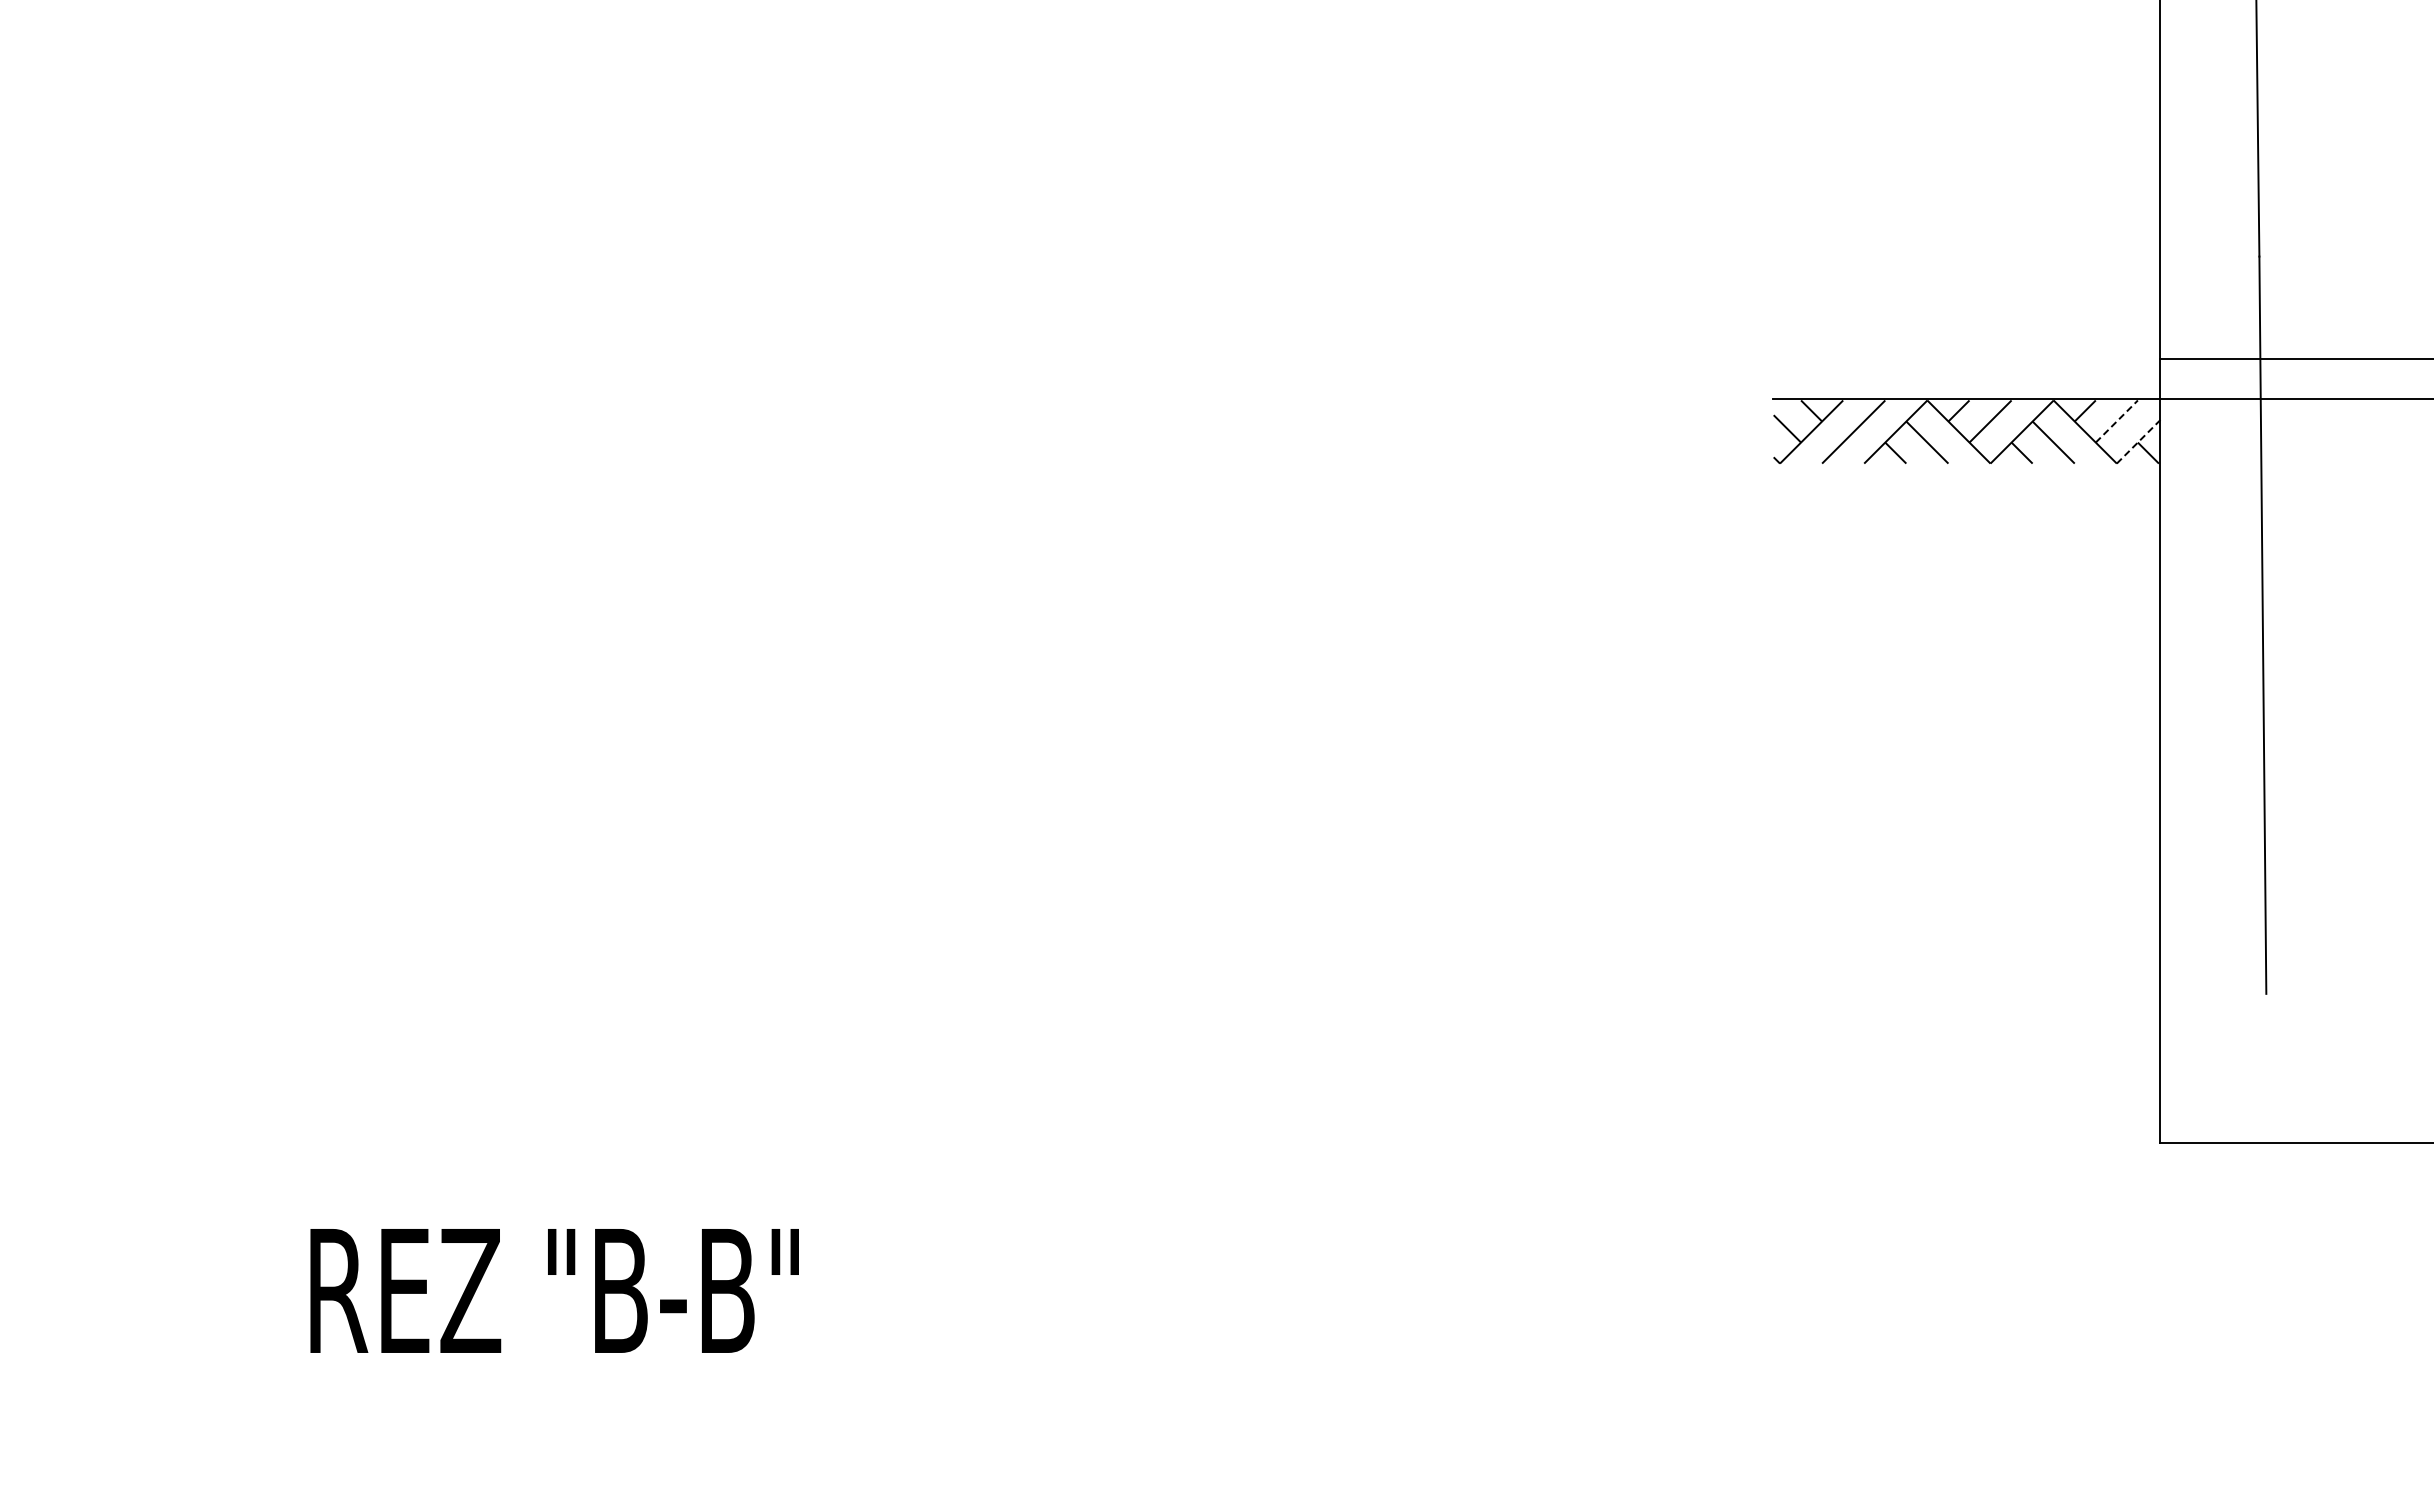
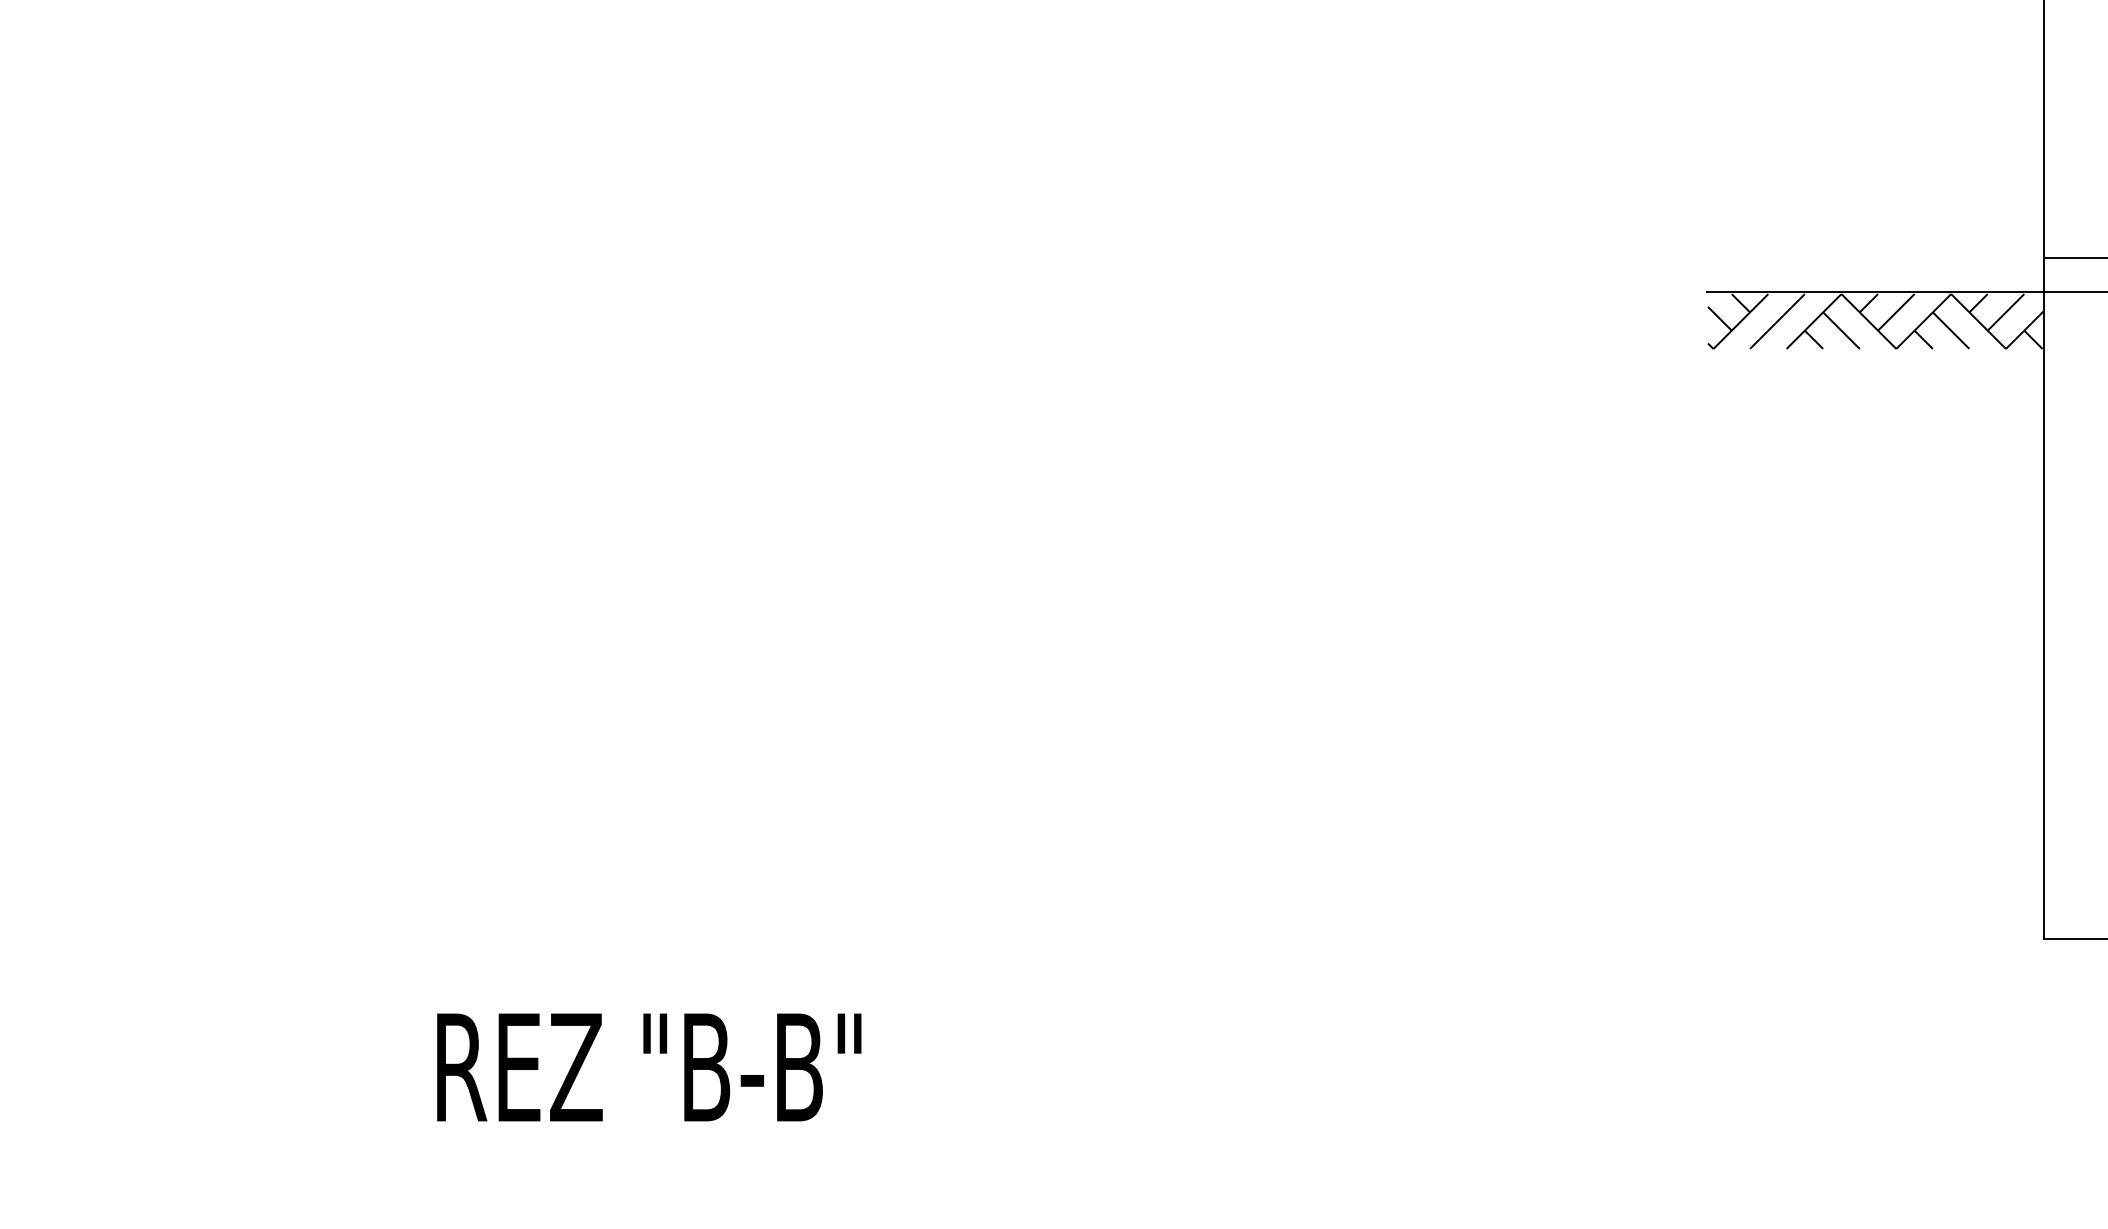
line: (2116, 421) -> (2005, 312), dashed -> solid
line: (2138, 441) -> (2024, 329), dashed -> solid

